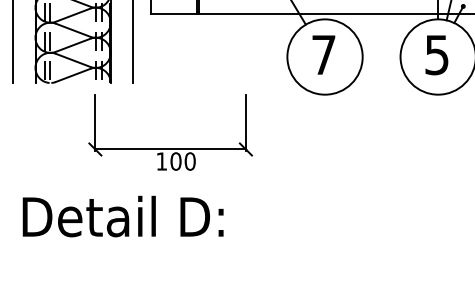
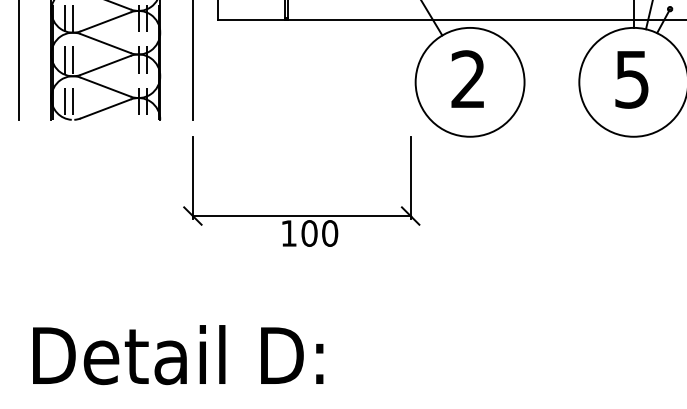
text: (323, 54) -> (467, 78), 7 -> 2
part: (170, 148) -> (301, 214), moved
text: (122, 216) -> (177, 354), moved

